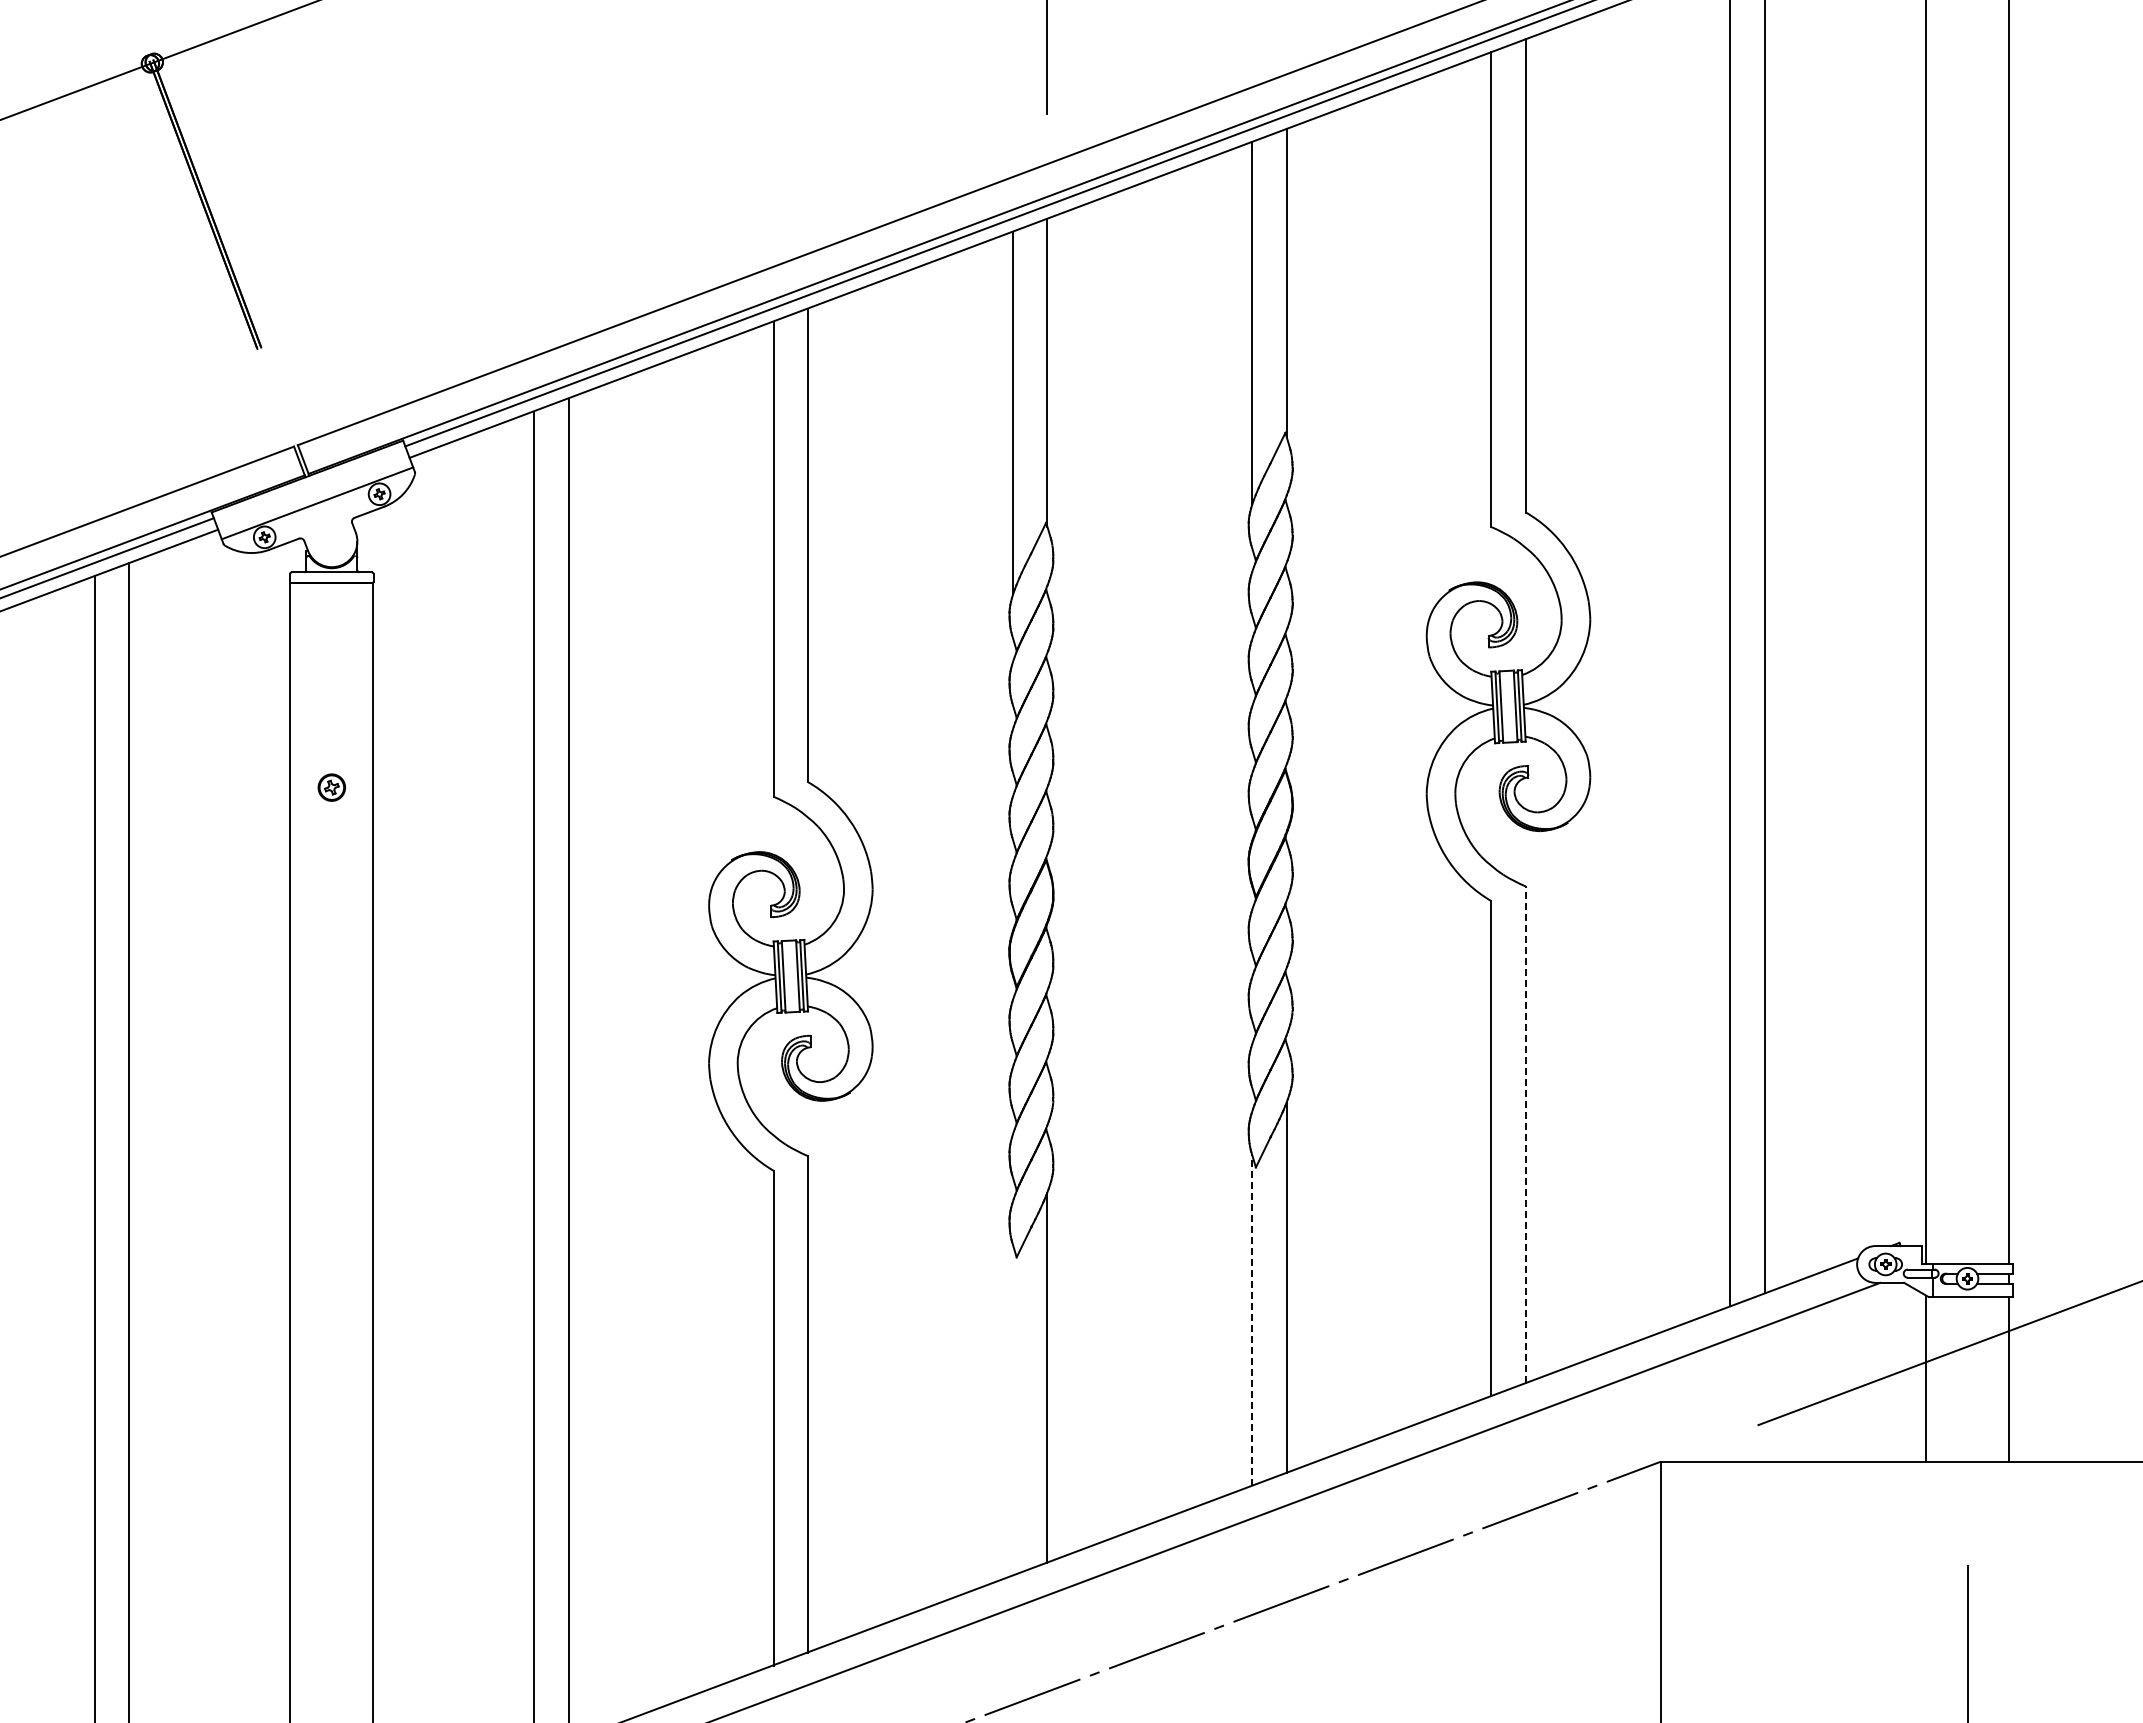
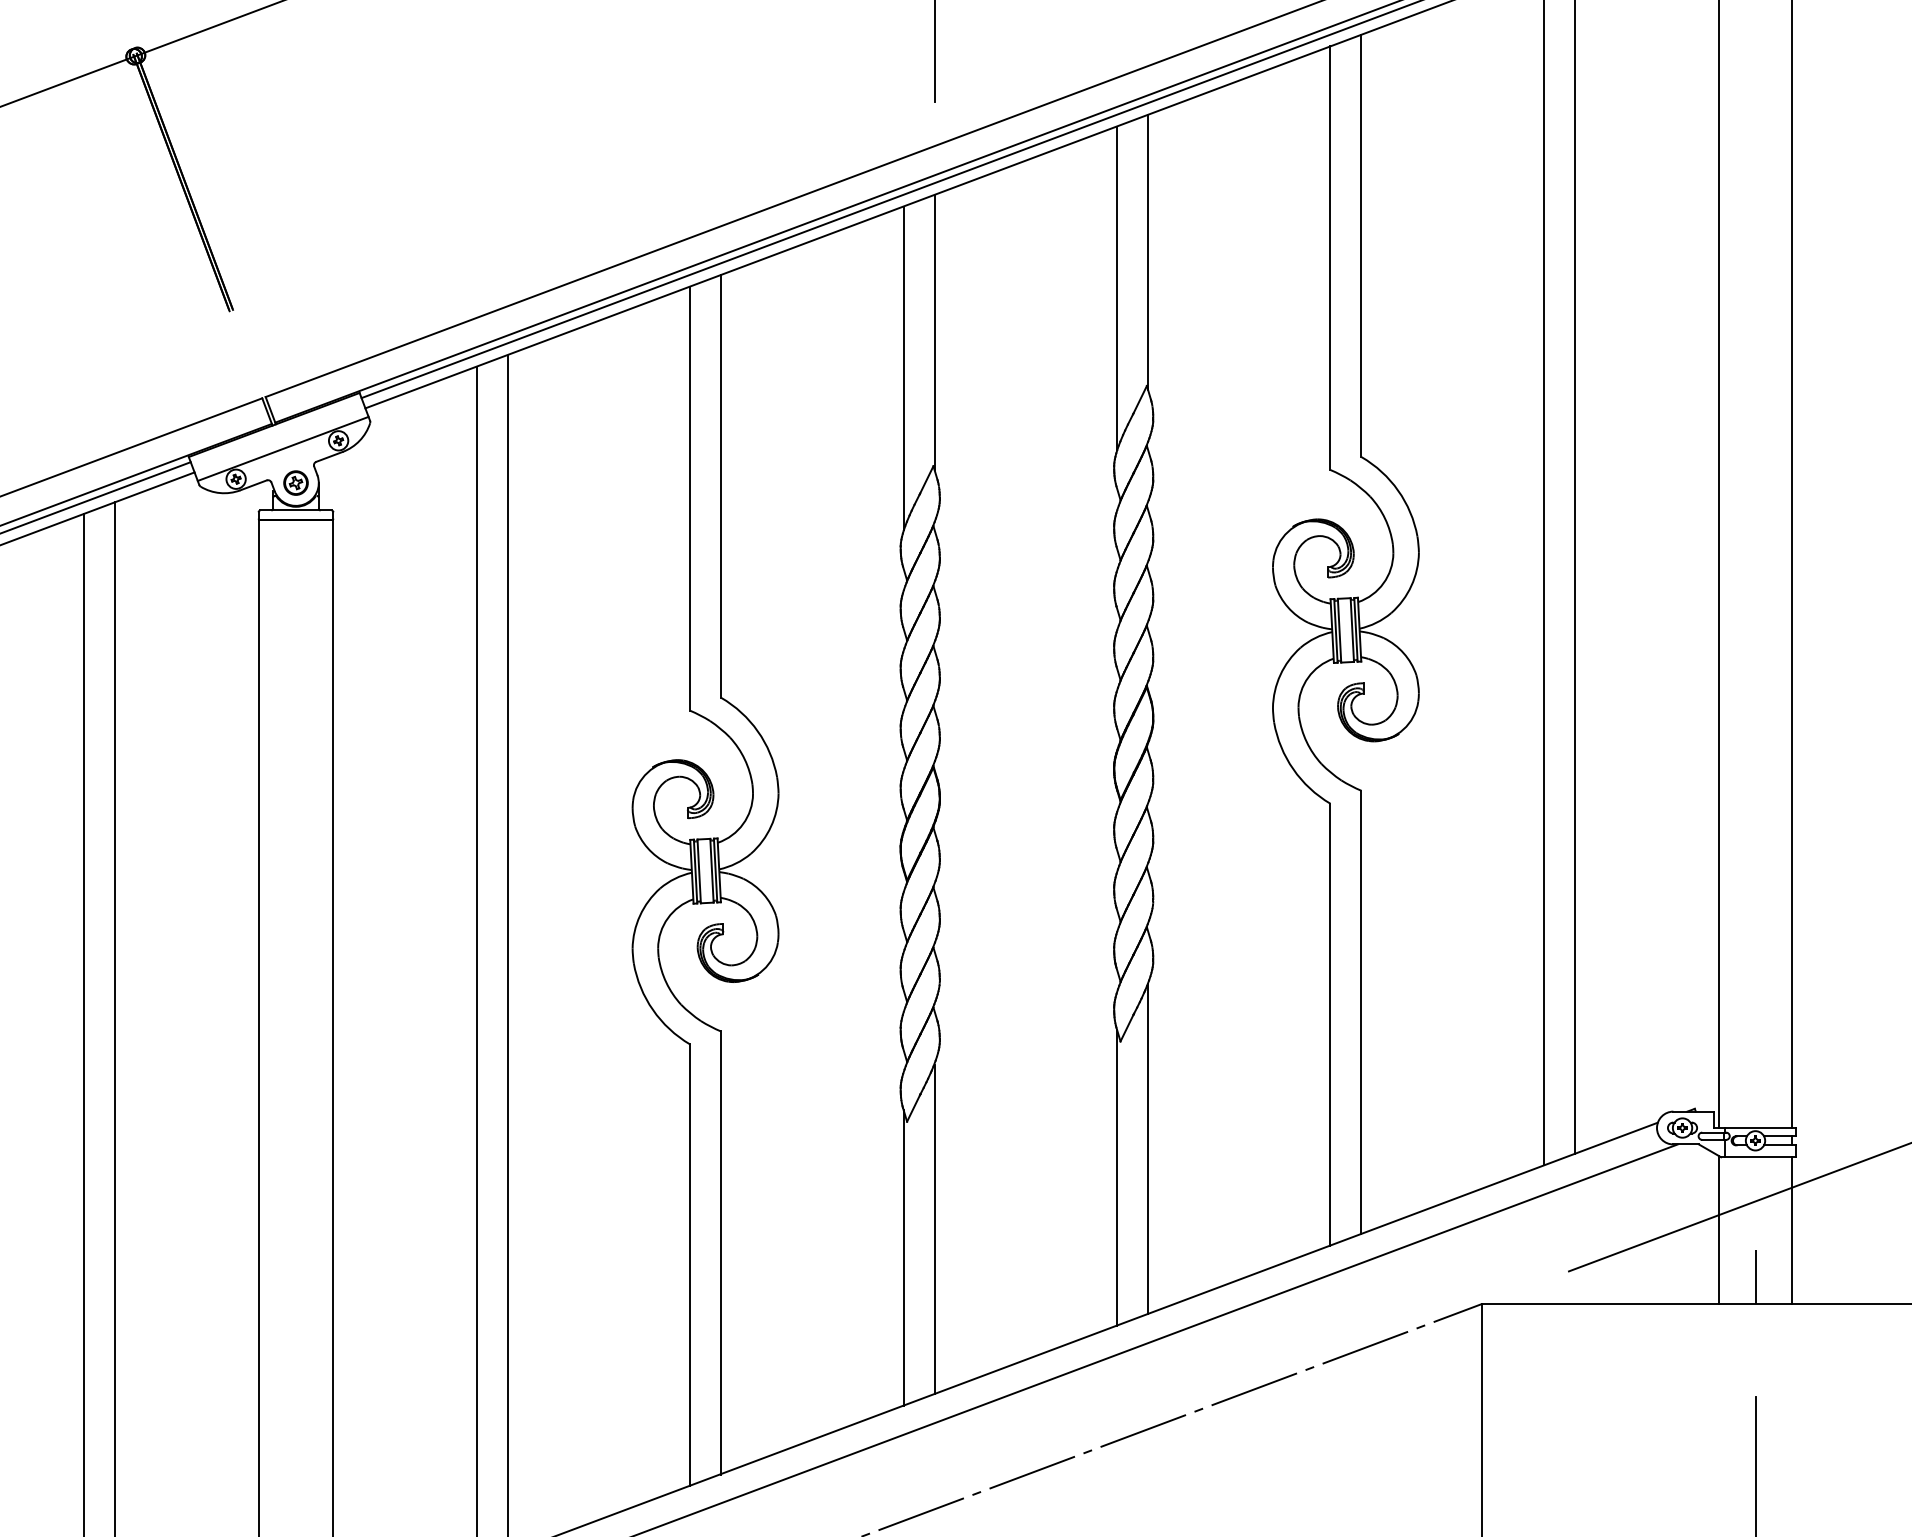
part: (331, 787) -> (295, 482), moved
line: (1525, 1134) -> (1361, 1012), dashed -> solid
line: (1251, 1320) -> (1116, 1178), dashed -> solid
line: (1012, 1409) -> (903, 1257), added
line: (1967, 1431) -> (1755, 1277), added

